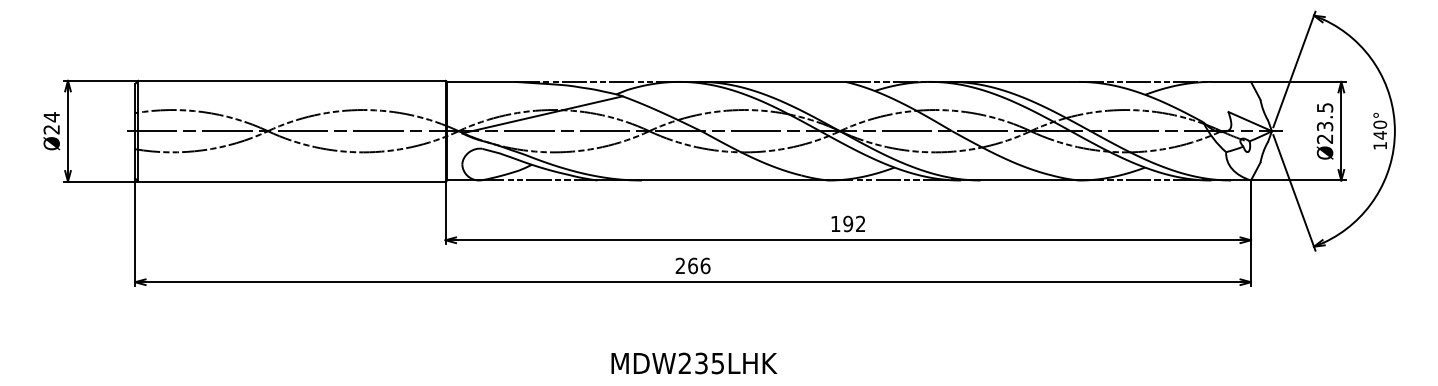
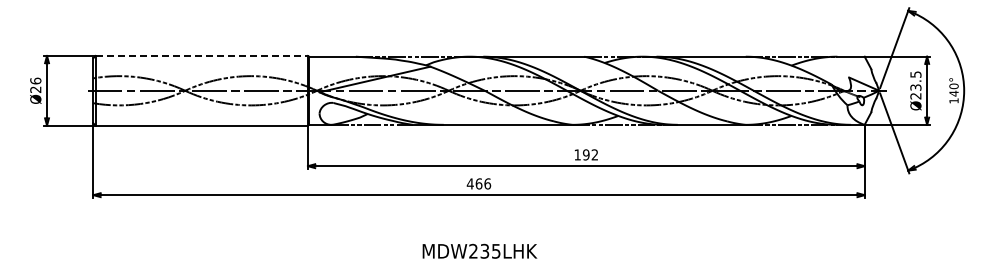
line: (292, 80) -> (202, 55), solid -> dashed
text: (51, 116) -> (35, 80), Ø24 -> Ø26
text: (679, 265) -> (469, 183), 266 -> 466

